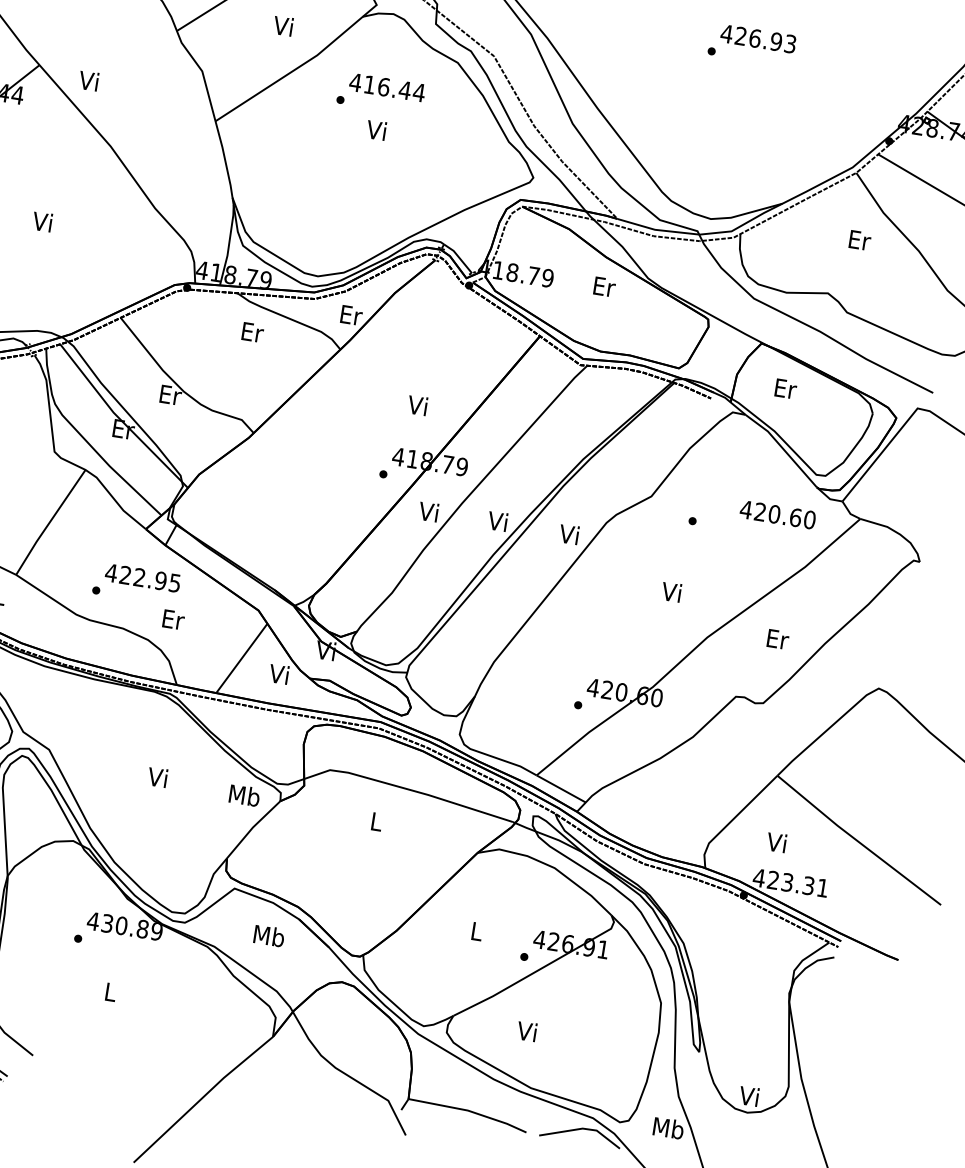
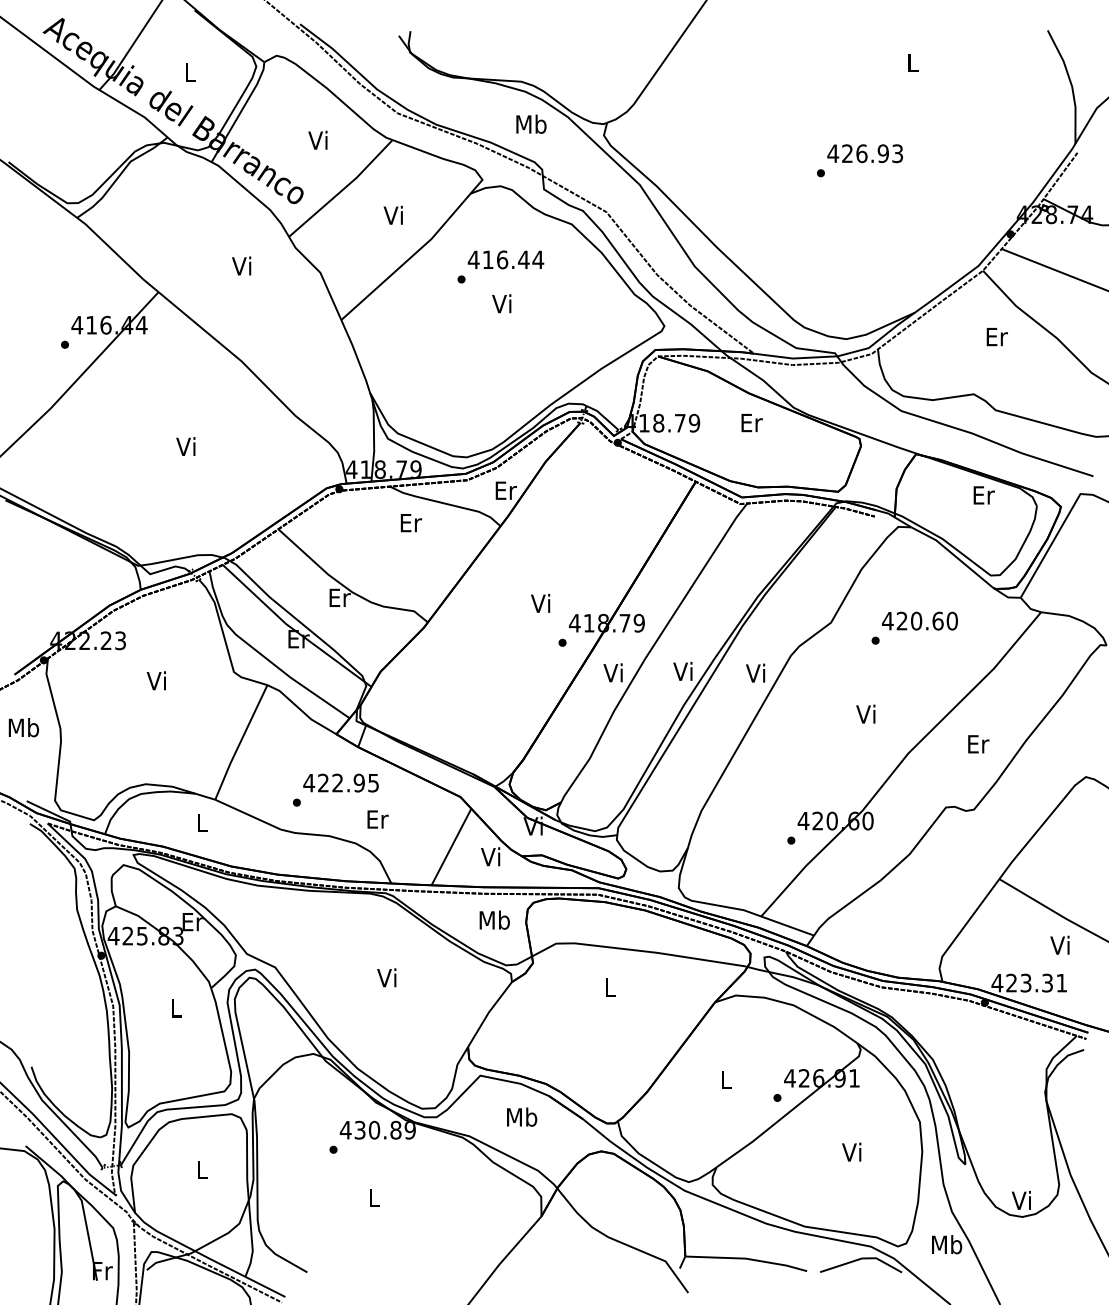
text: (88, 80) -> (241, 265), moved
text: (785, 388) -> (983, 495), moved
text: (417, 404) -> (540, 602), moved
text: (777, 514) -> (919, 620), moved
text: (244, 794) -> (494, 919), moved
text: (776, 841) -> (1059, 944), moved
text: (526, 1030) -> (851, 1151), moved

